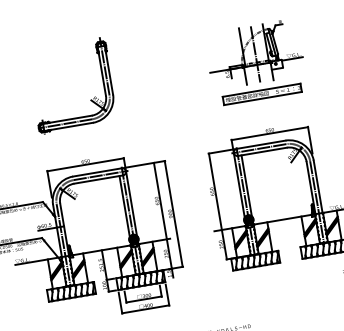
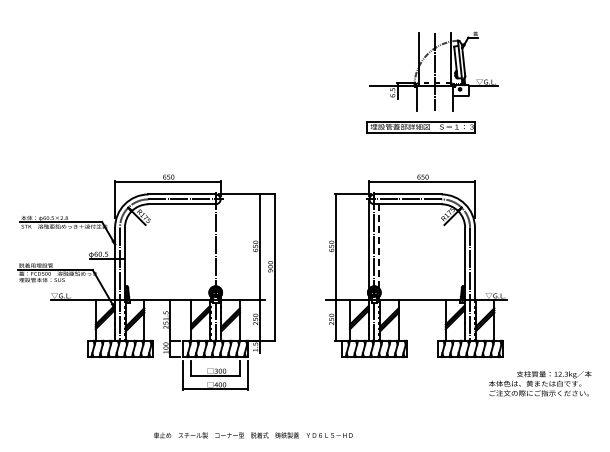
part: (254, 54) -> (433, 71), moved
part: (90, 99) -> (189, 95), removed
line: (246, 185) -> (379, 246), solid -> dashed
line: (131, 203) -> (220, 243), removed
line: (124, 206) -> (210, 246), removed

